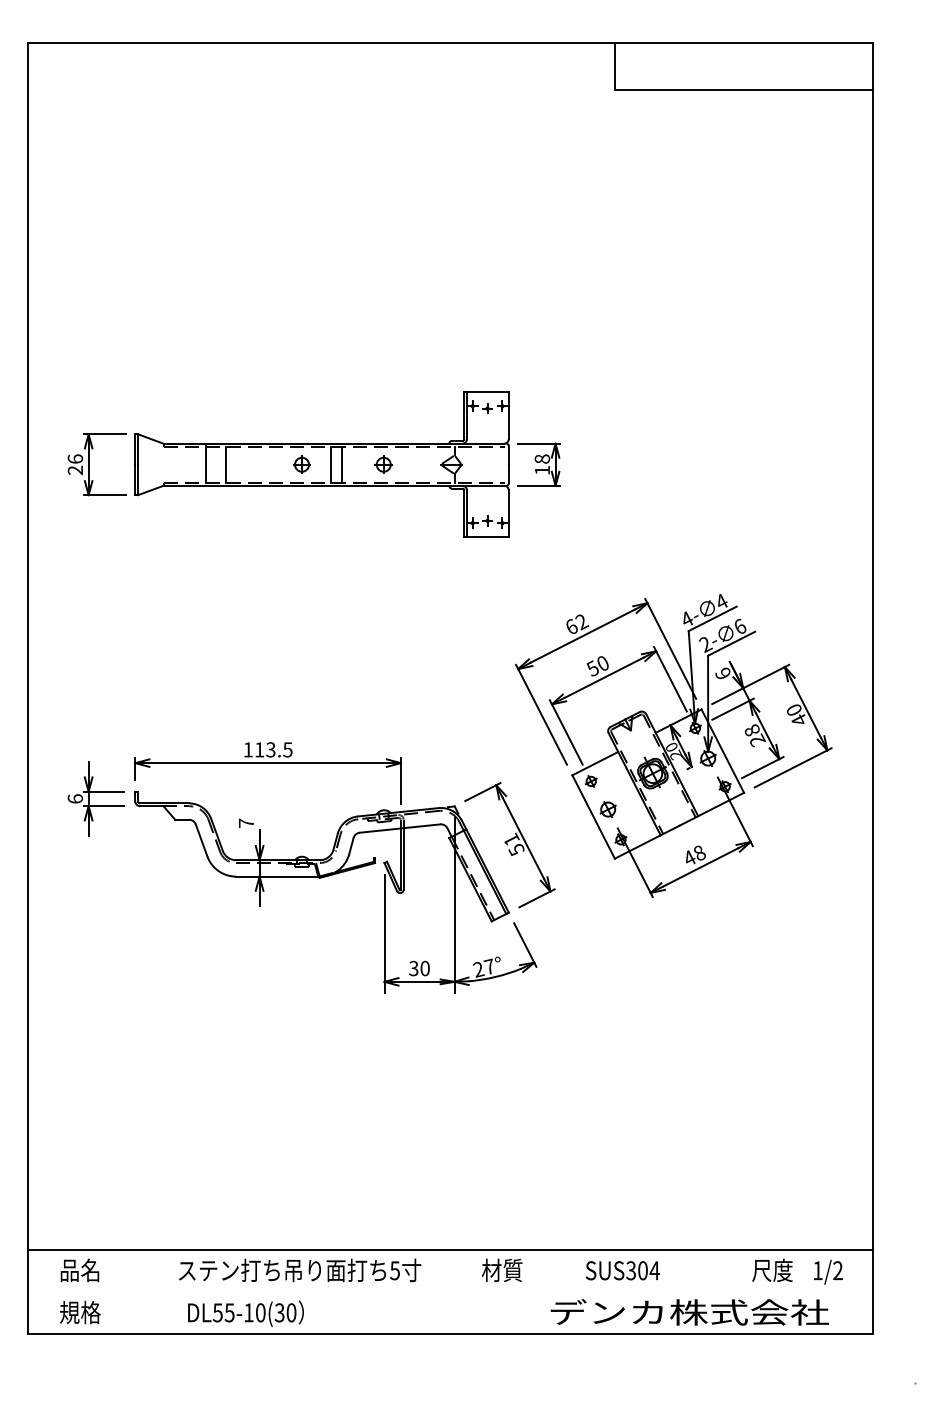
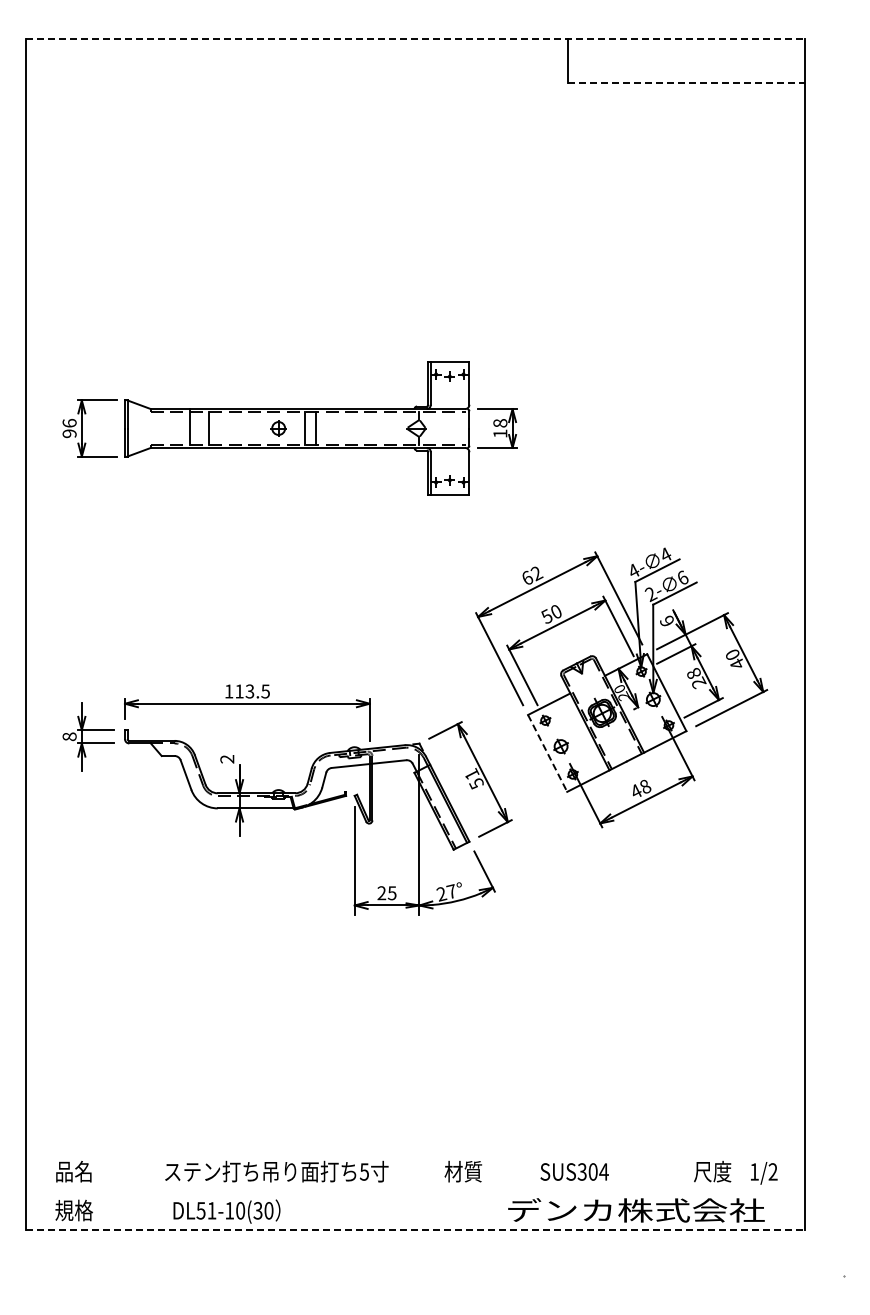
line: (451, 43) -> (416, 39), solid -> dashed
line: (744, 89) -> (686, 82), solid -> dashed
part: (383, 464) -> (353, 428), removed
text: (75, 470) -> (69, 433), 26 -> 96
text: (75, 798) -> (69, 736), 6 -> 8
line: (593, 817) -> (547, 753), solid -> dashed
text: (246, 823) -> (227, 759), 7 -> 2
text: (418, 968) -> (386, 893), 30 -> 25
line: (450, 1249) -> (415, 1152), removed
text: (229, 1312) -> (211, 1210), DL55-10(30 -> DL51-10(30
line: (451, 1334) -> (416, 1230), solid -> dashed

